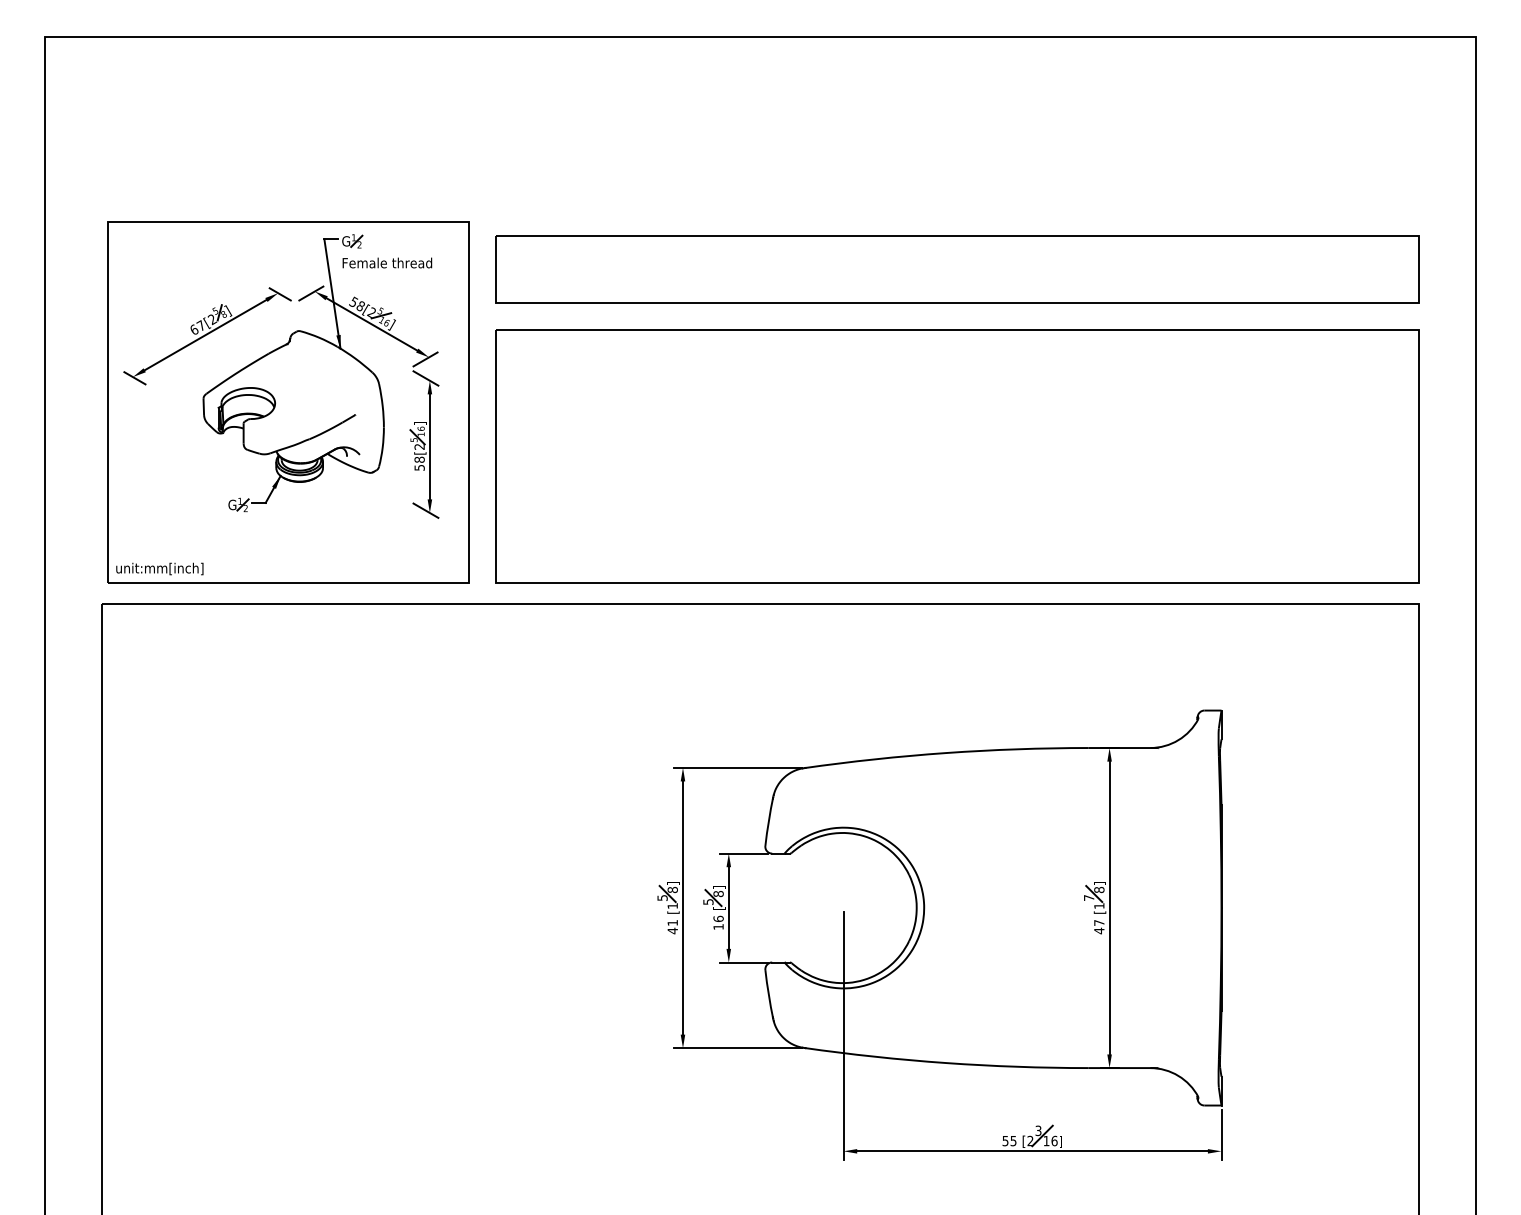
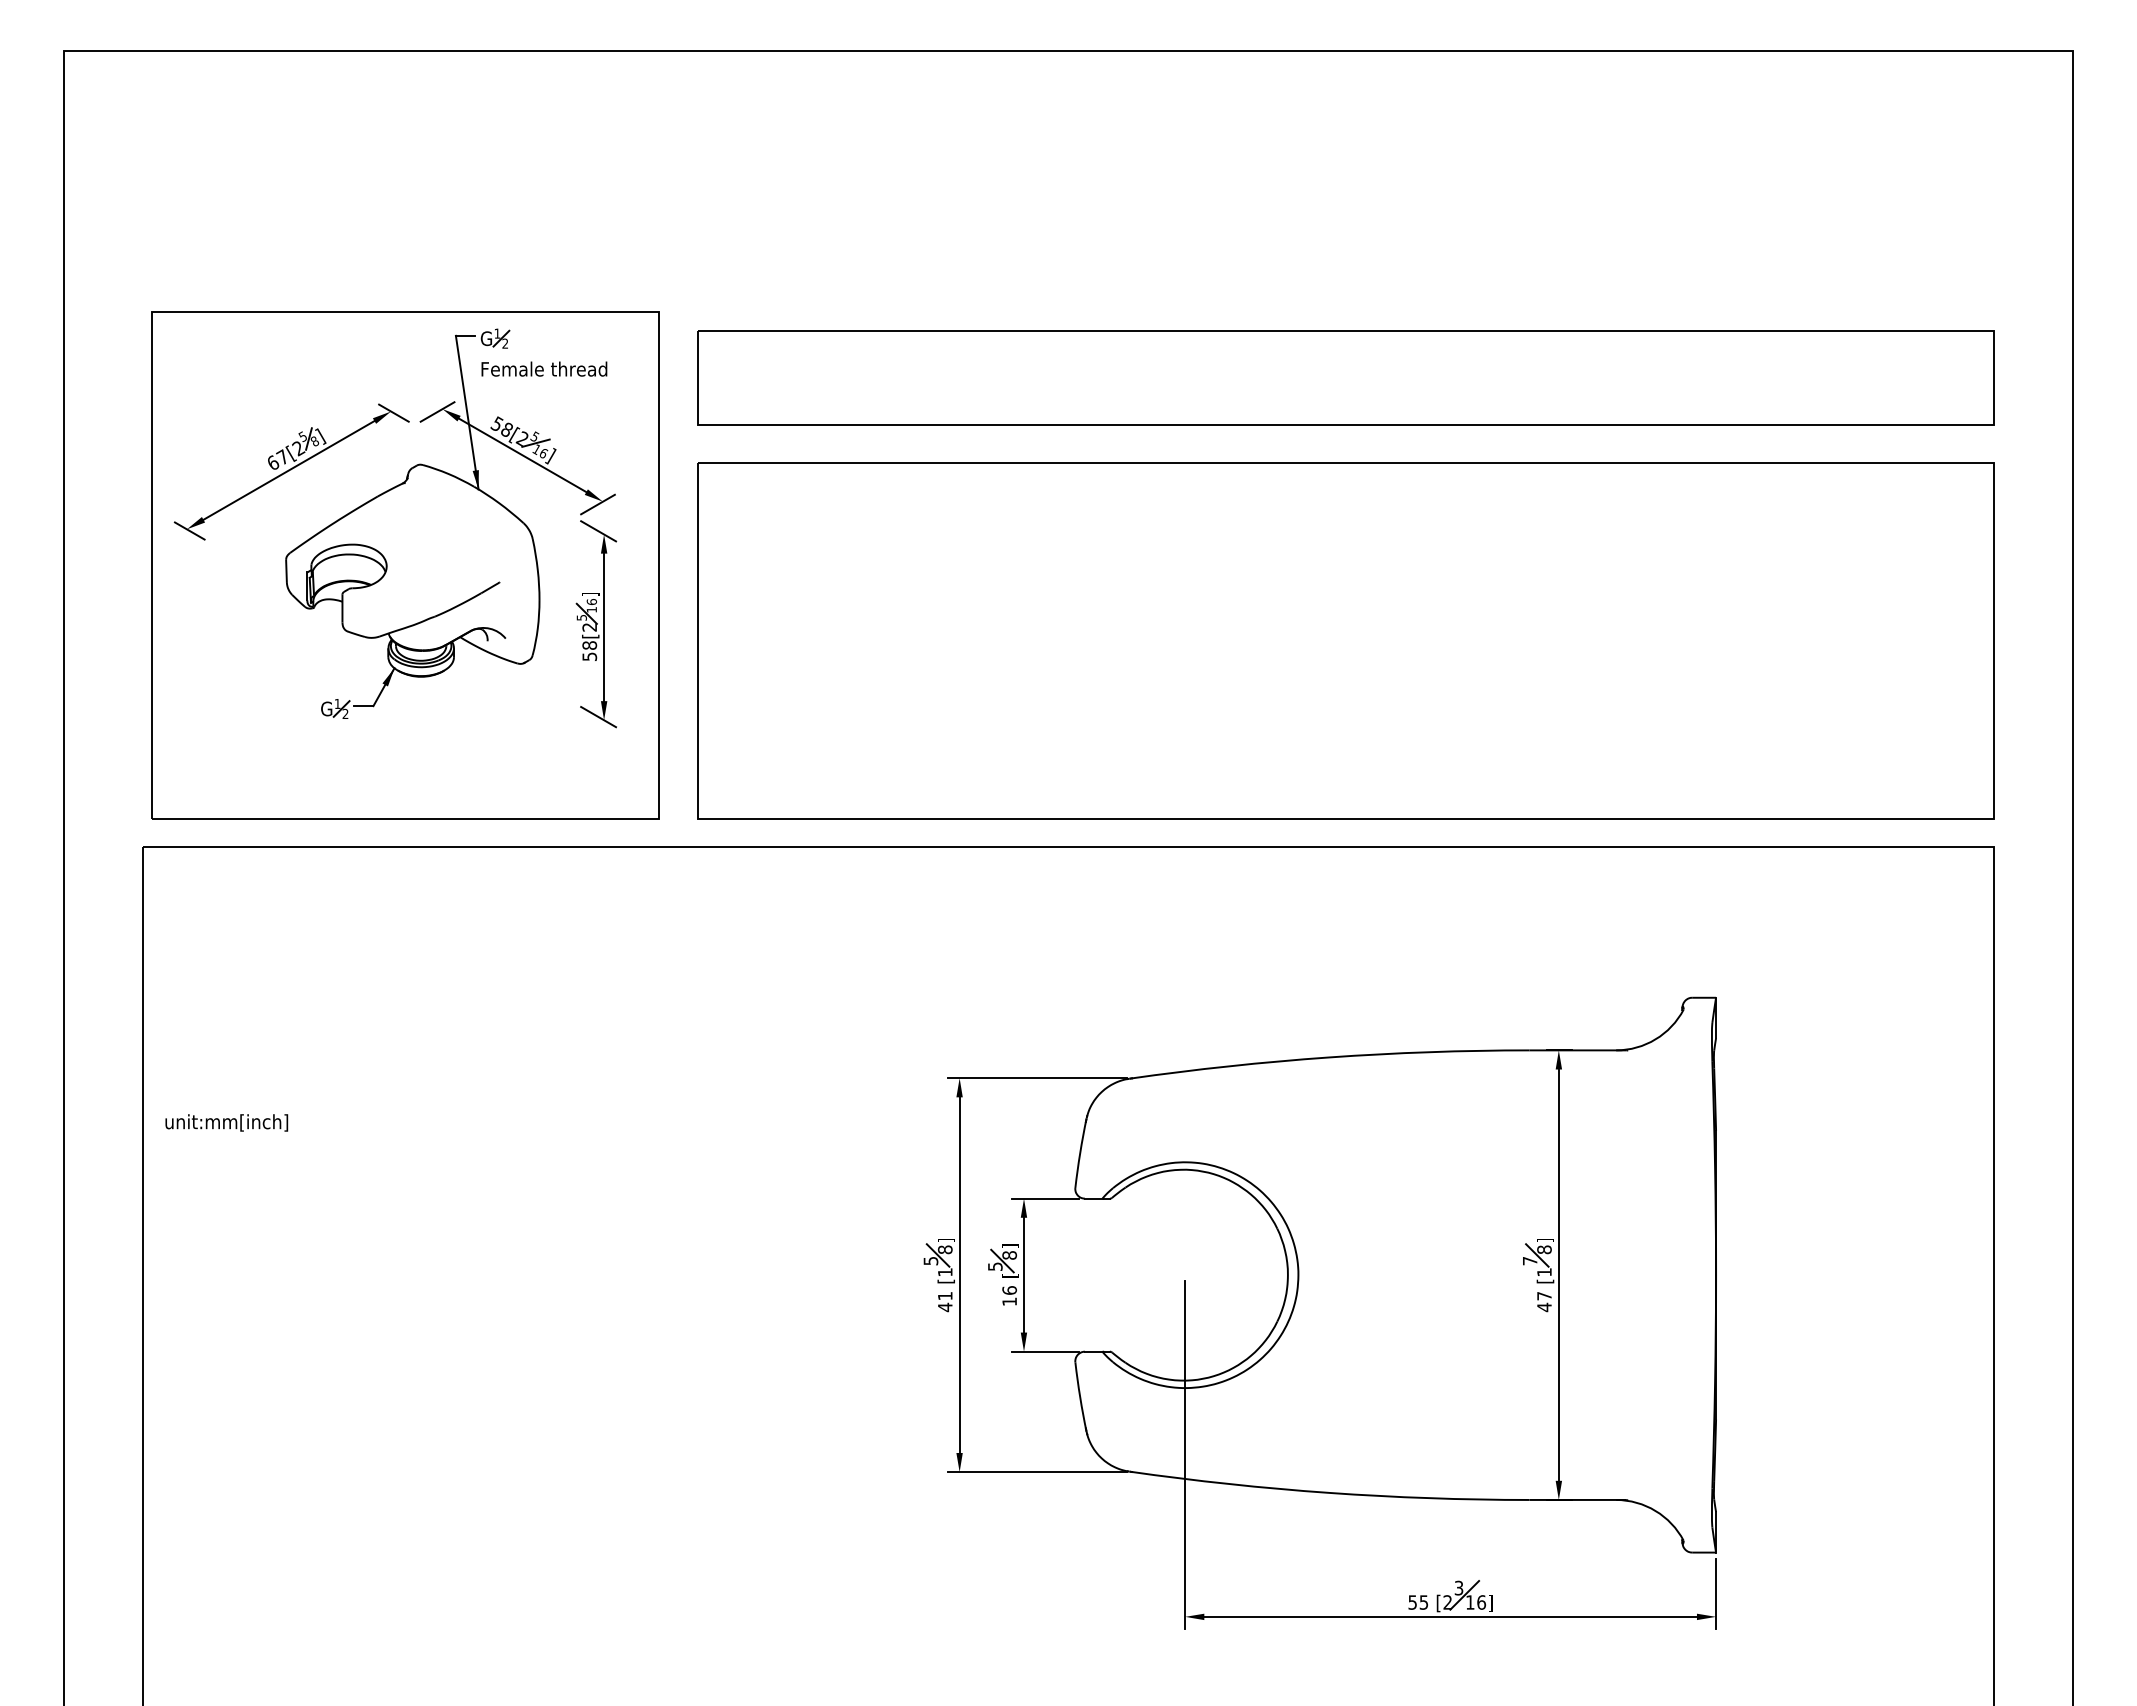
text: (159, 568) -> (226, 1122), moved

